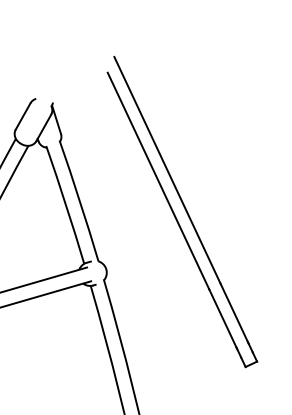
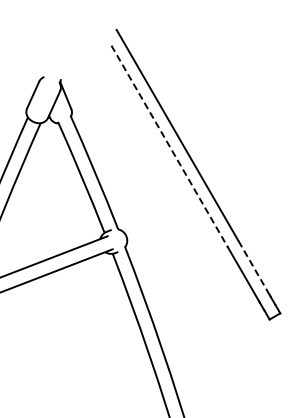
line: (158, 181) -> (169, 146), solid -> dashed
line: (234, 313) -> (254, 268), solid -> dashed

